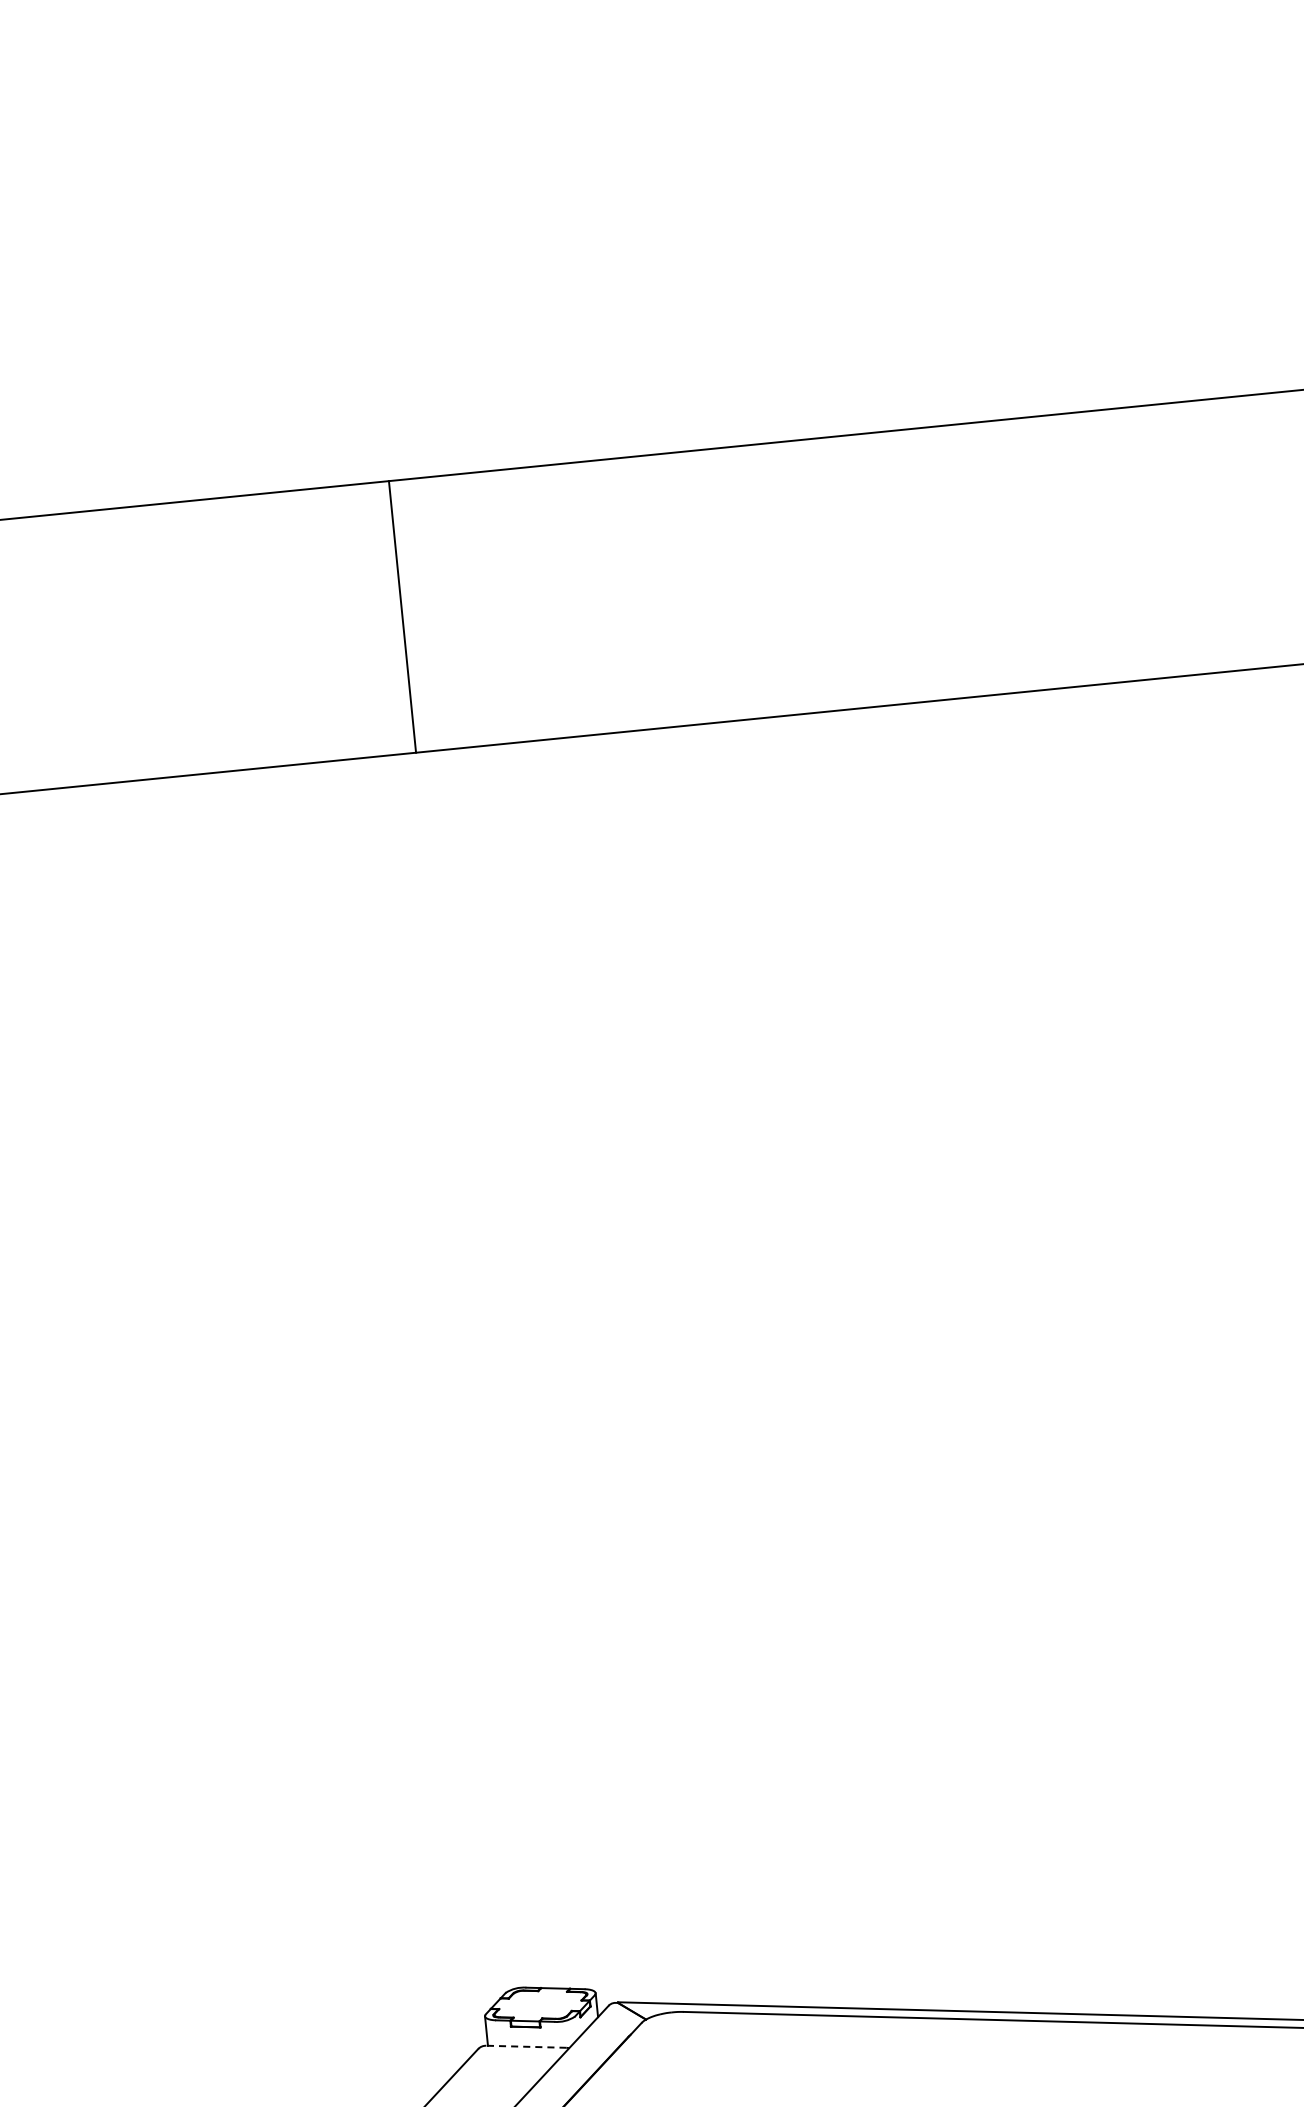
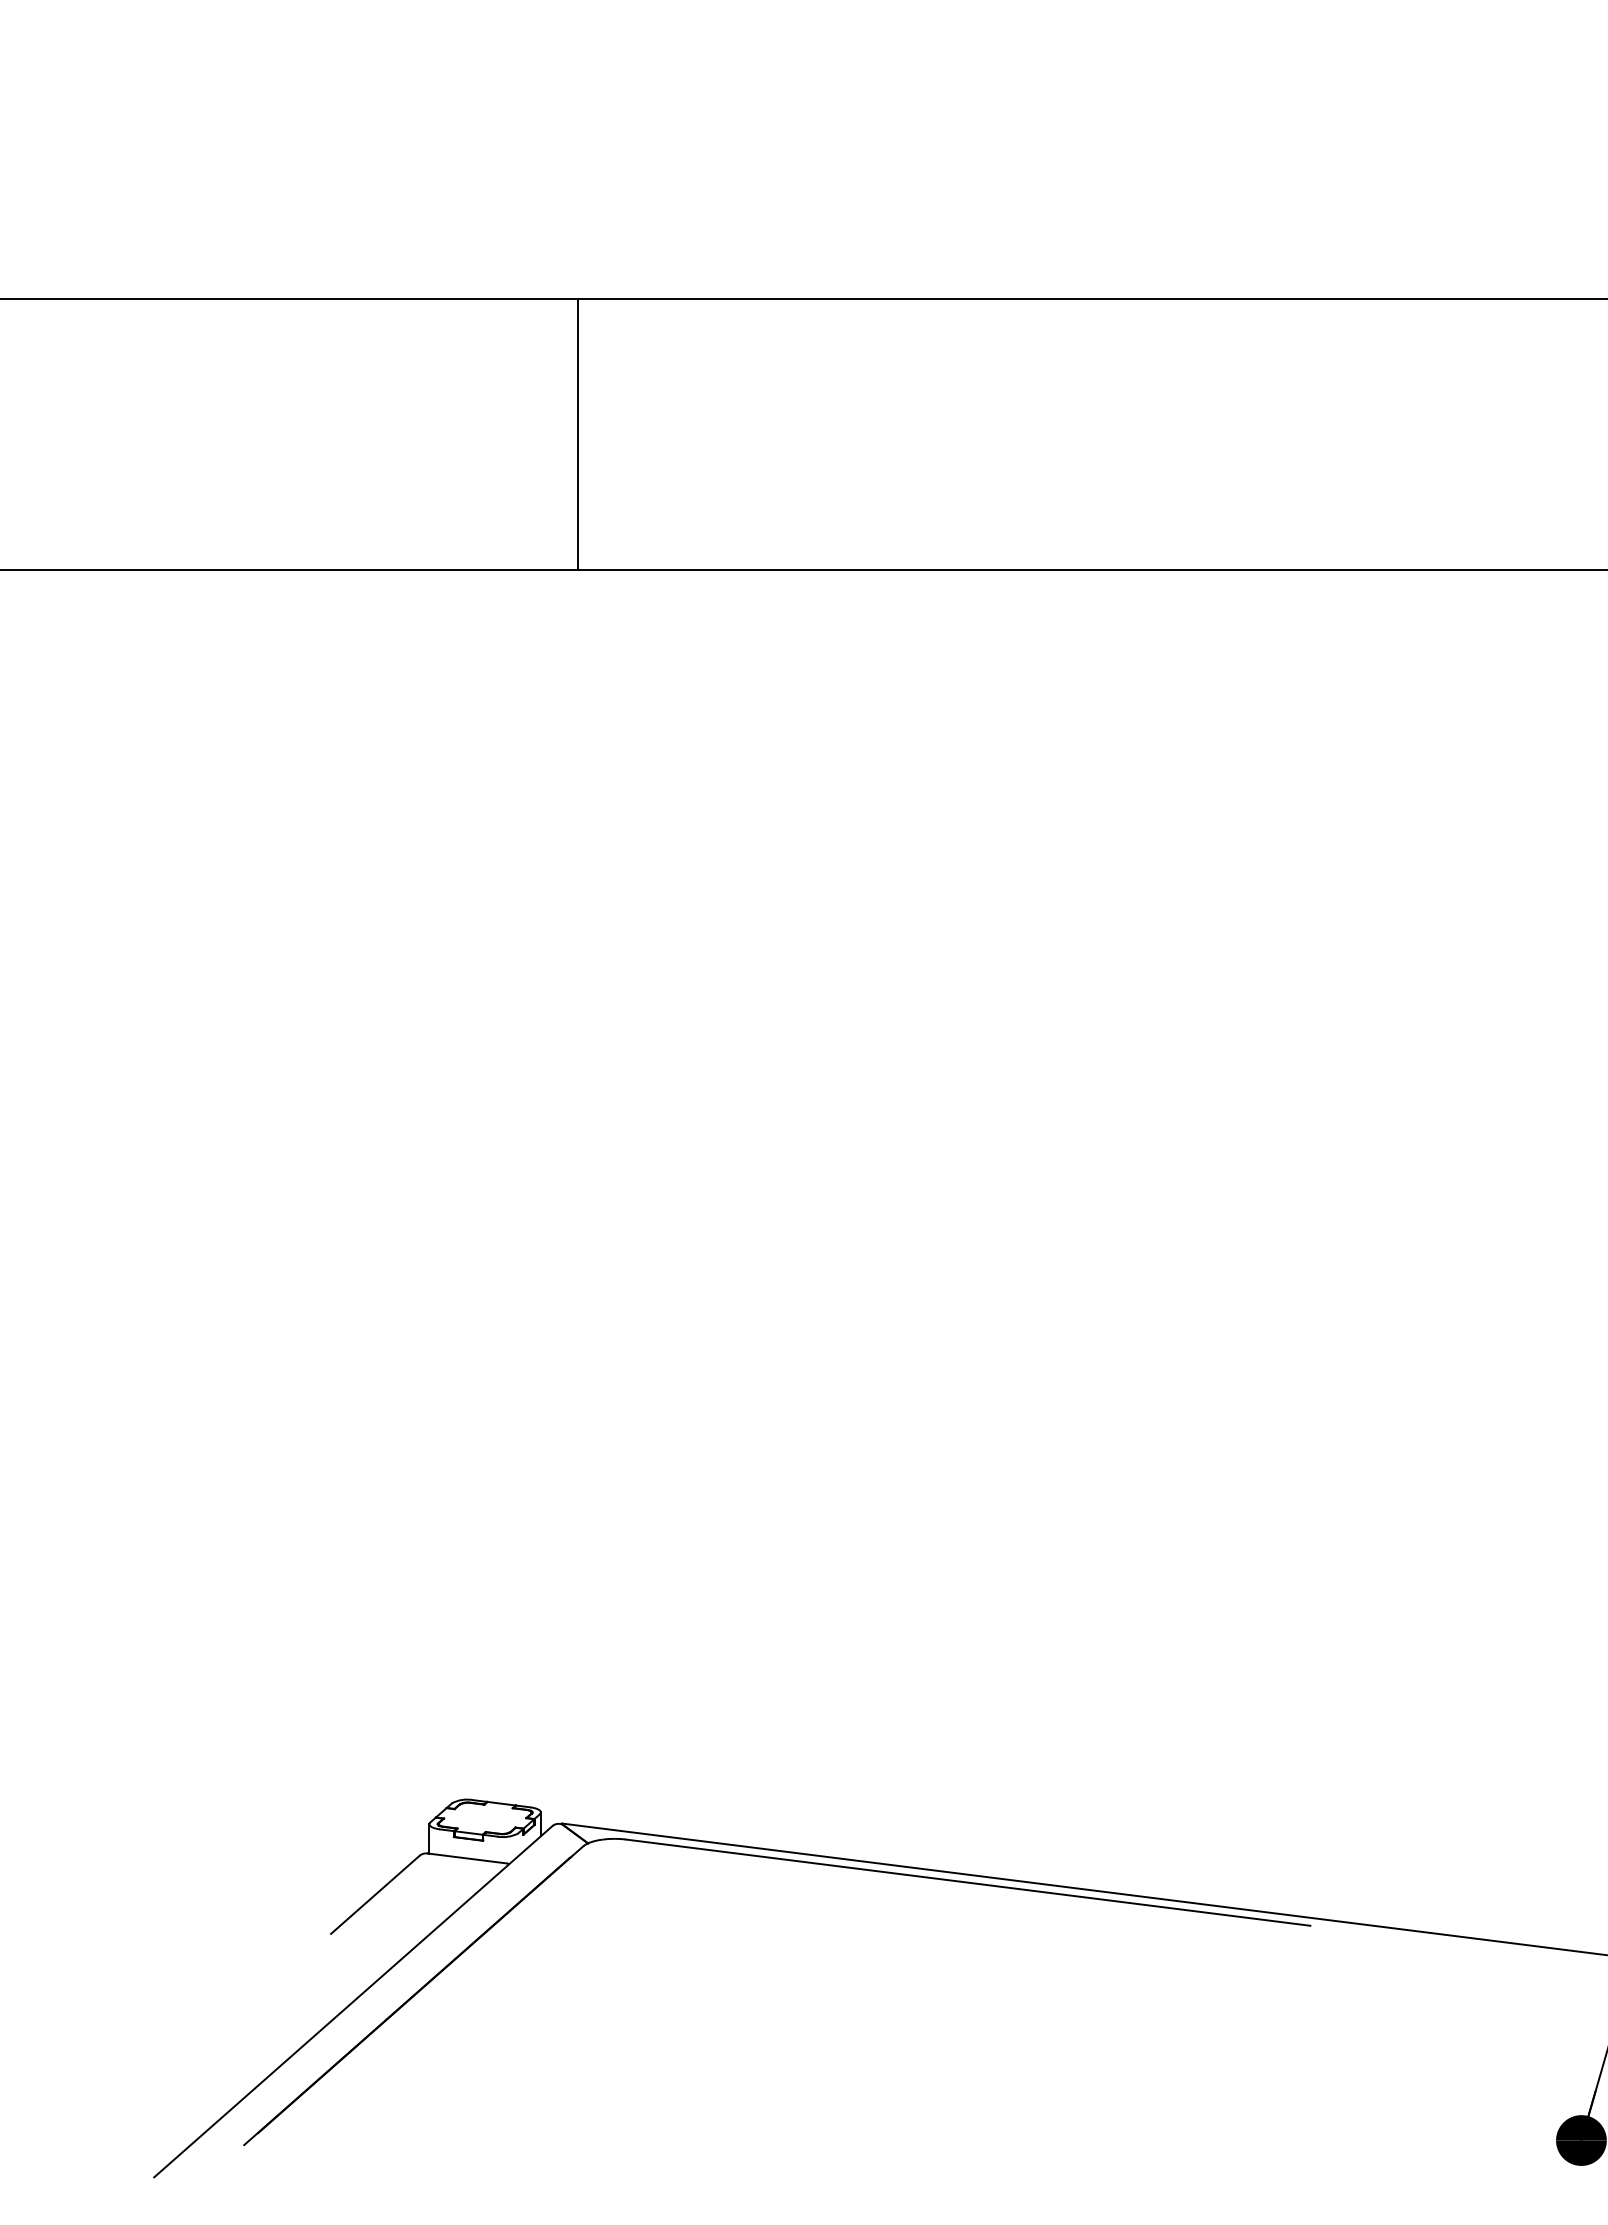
line: (402, 616) -> (577, 434), moved
line: (526, 2046) -> (467, 1858), dashed -> solid

